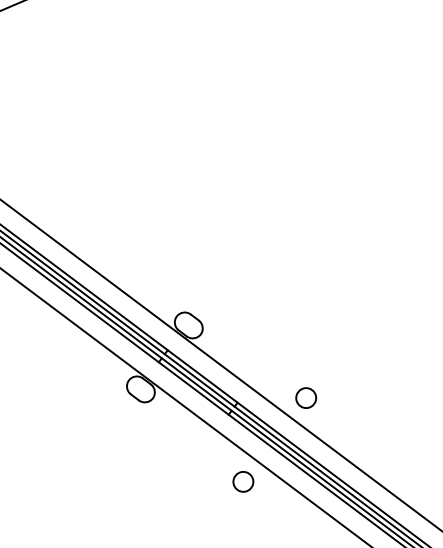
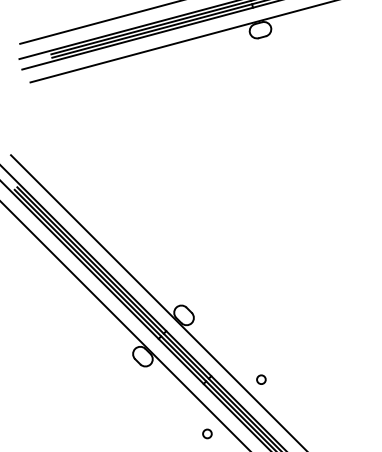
circle: (306, 397) -> (261, 379), size x0.6
circle: (243, 481) -> (207, 433), size x0.6

